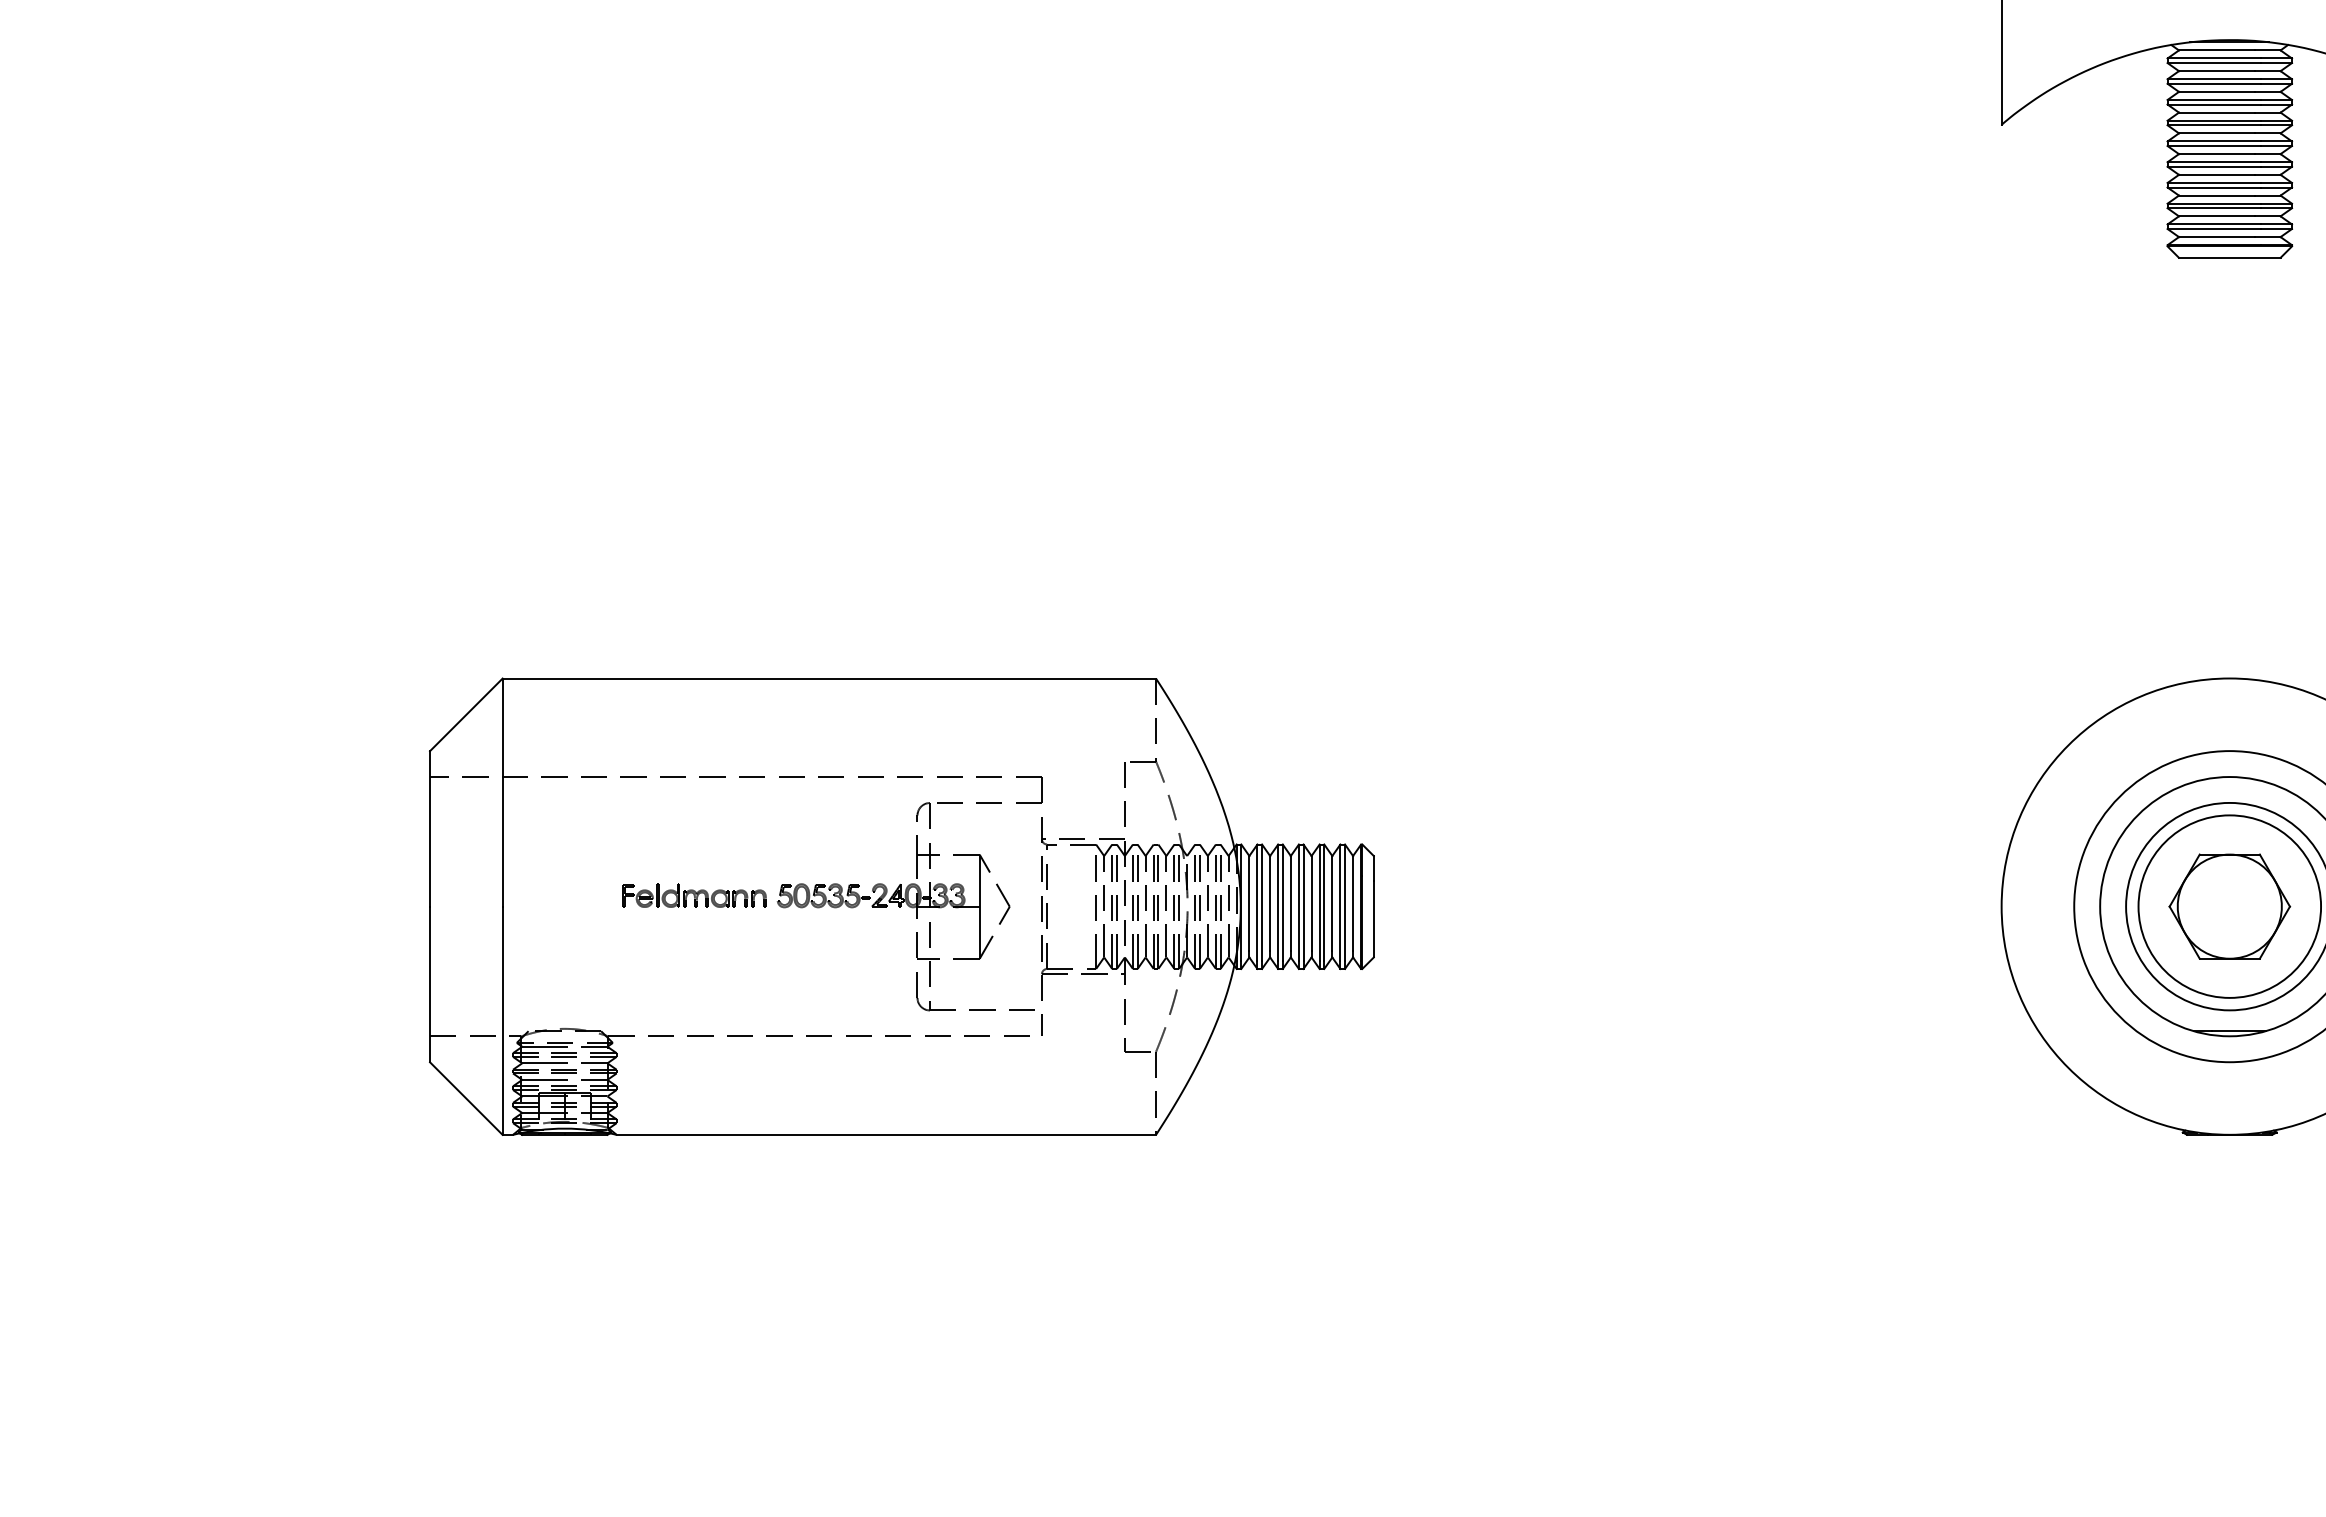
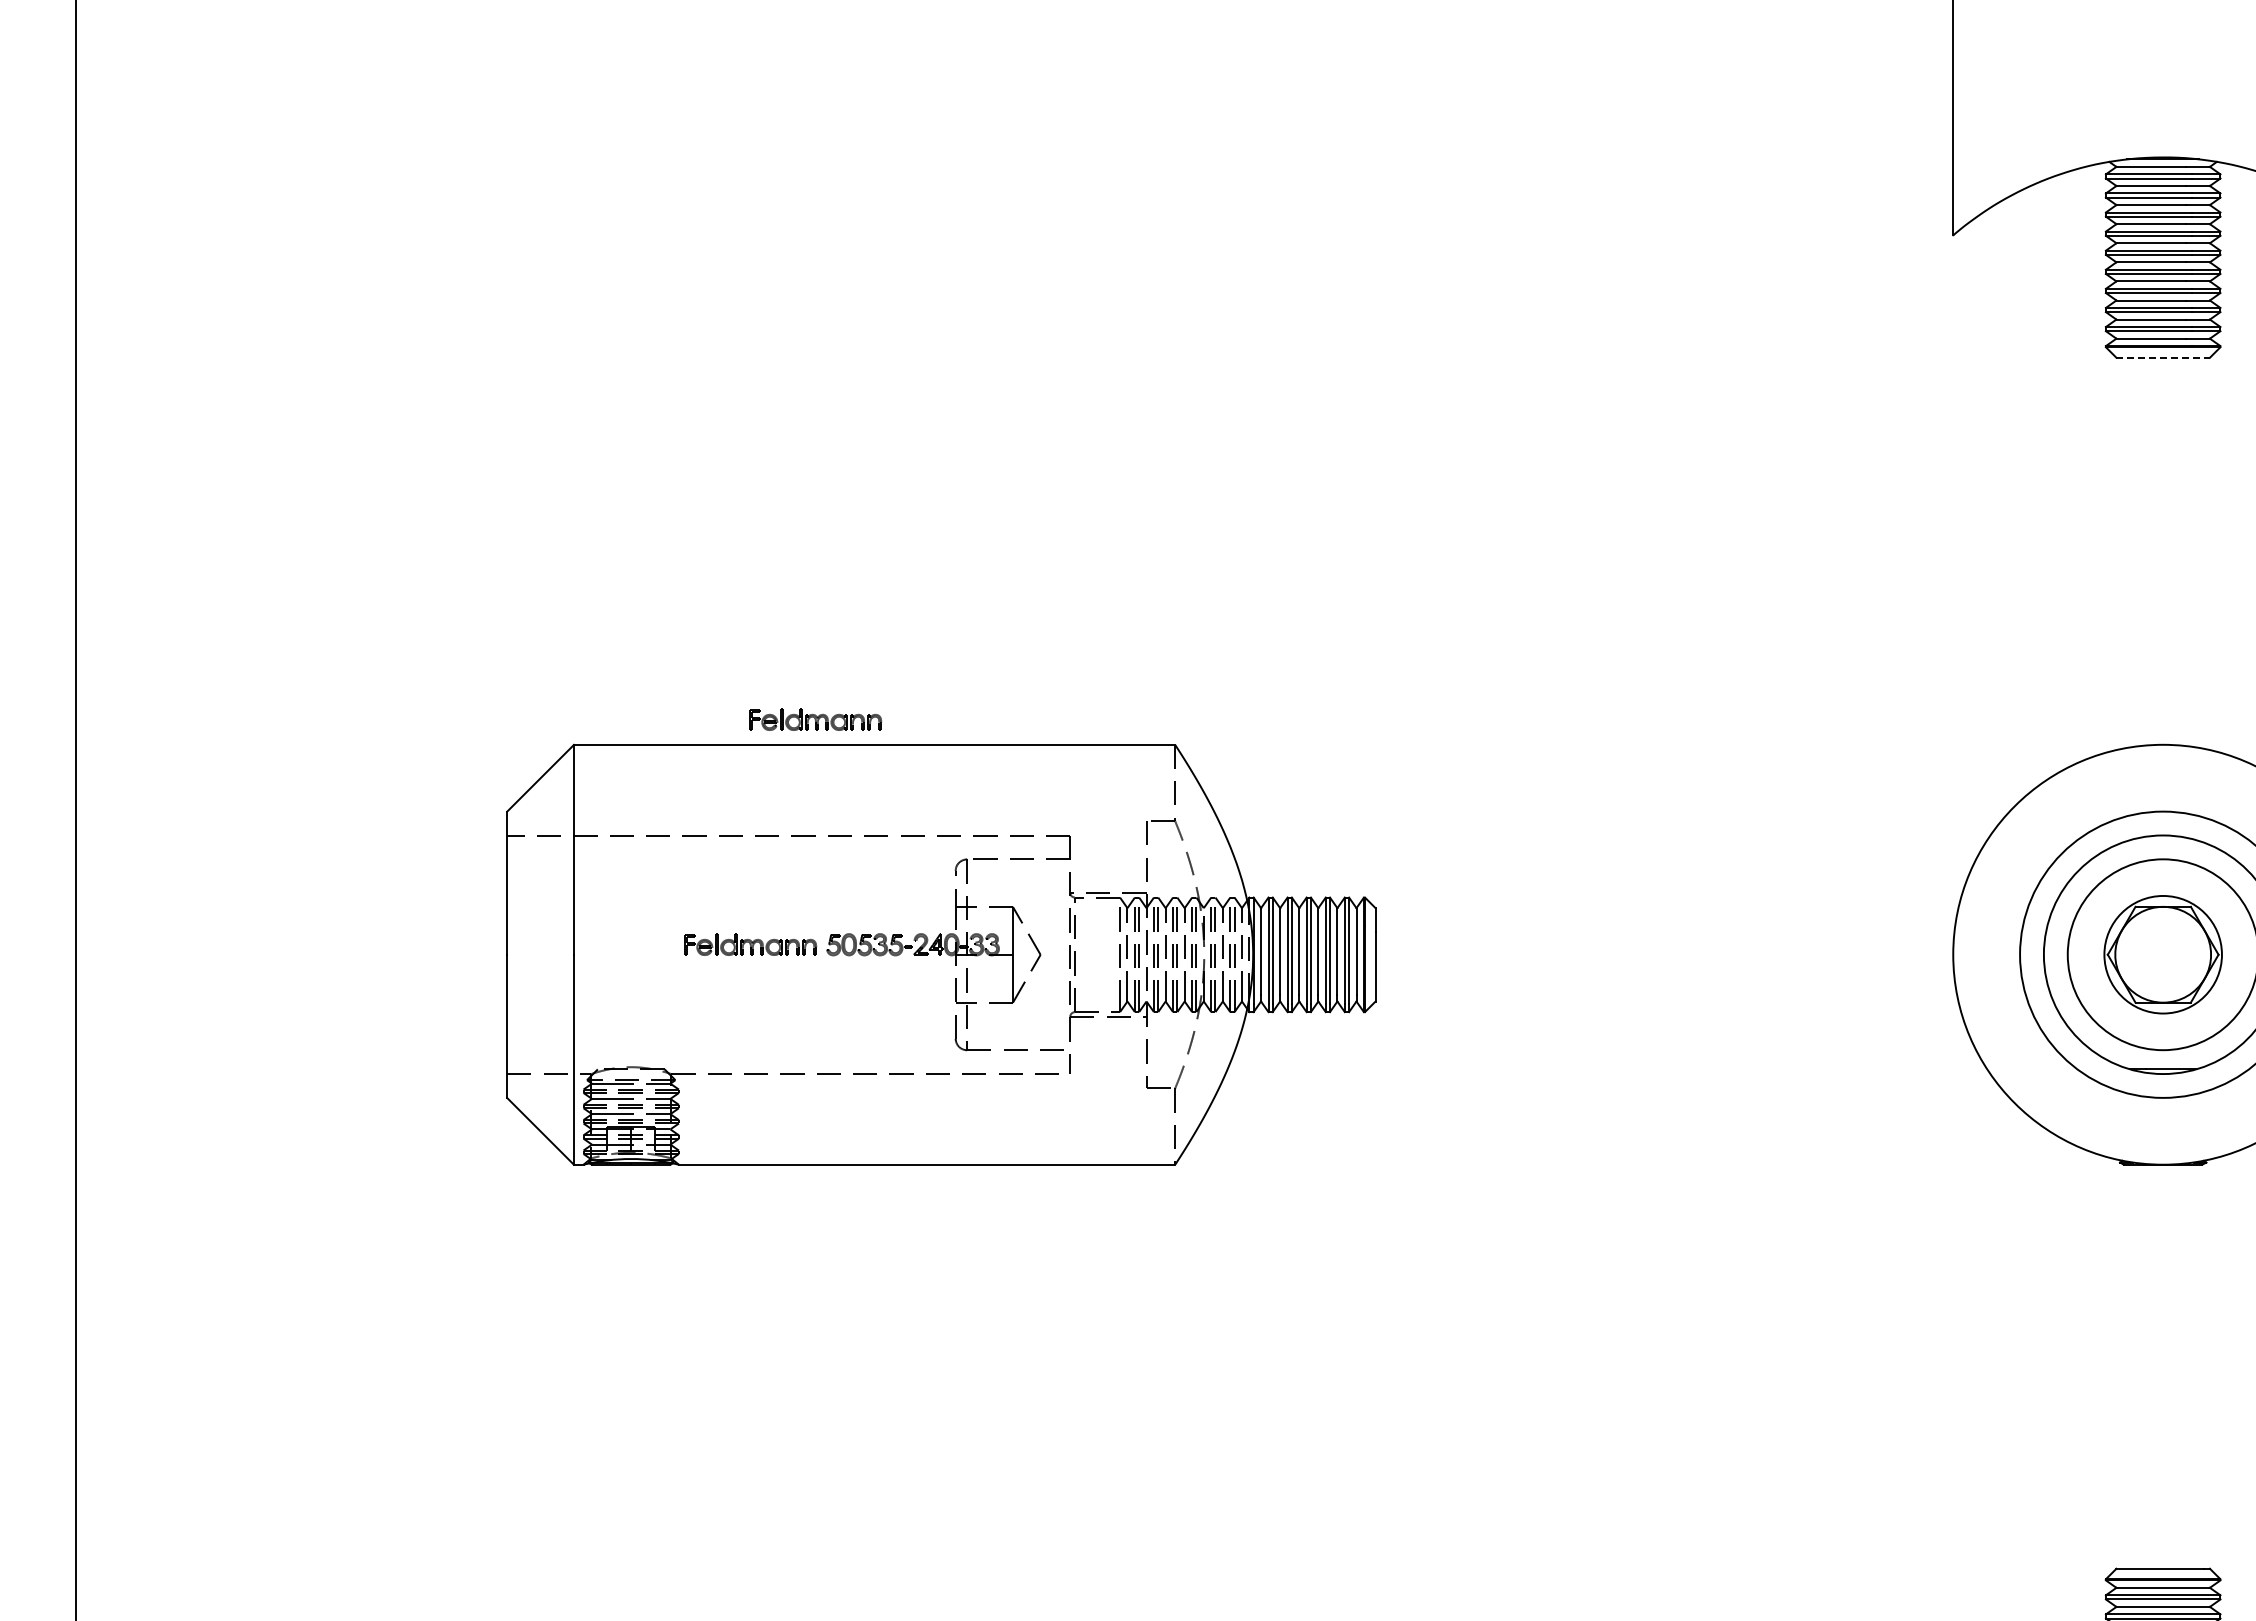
line: (2230, 257) -> (2163, 357), solid -> dashed
part: (765, 650) -> (815, 719), added
circle: (2230, 906) -> (2163, 954), size x0.7

